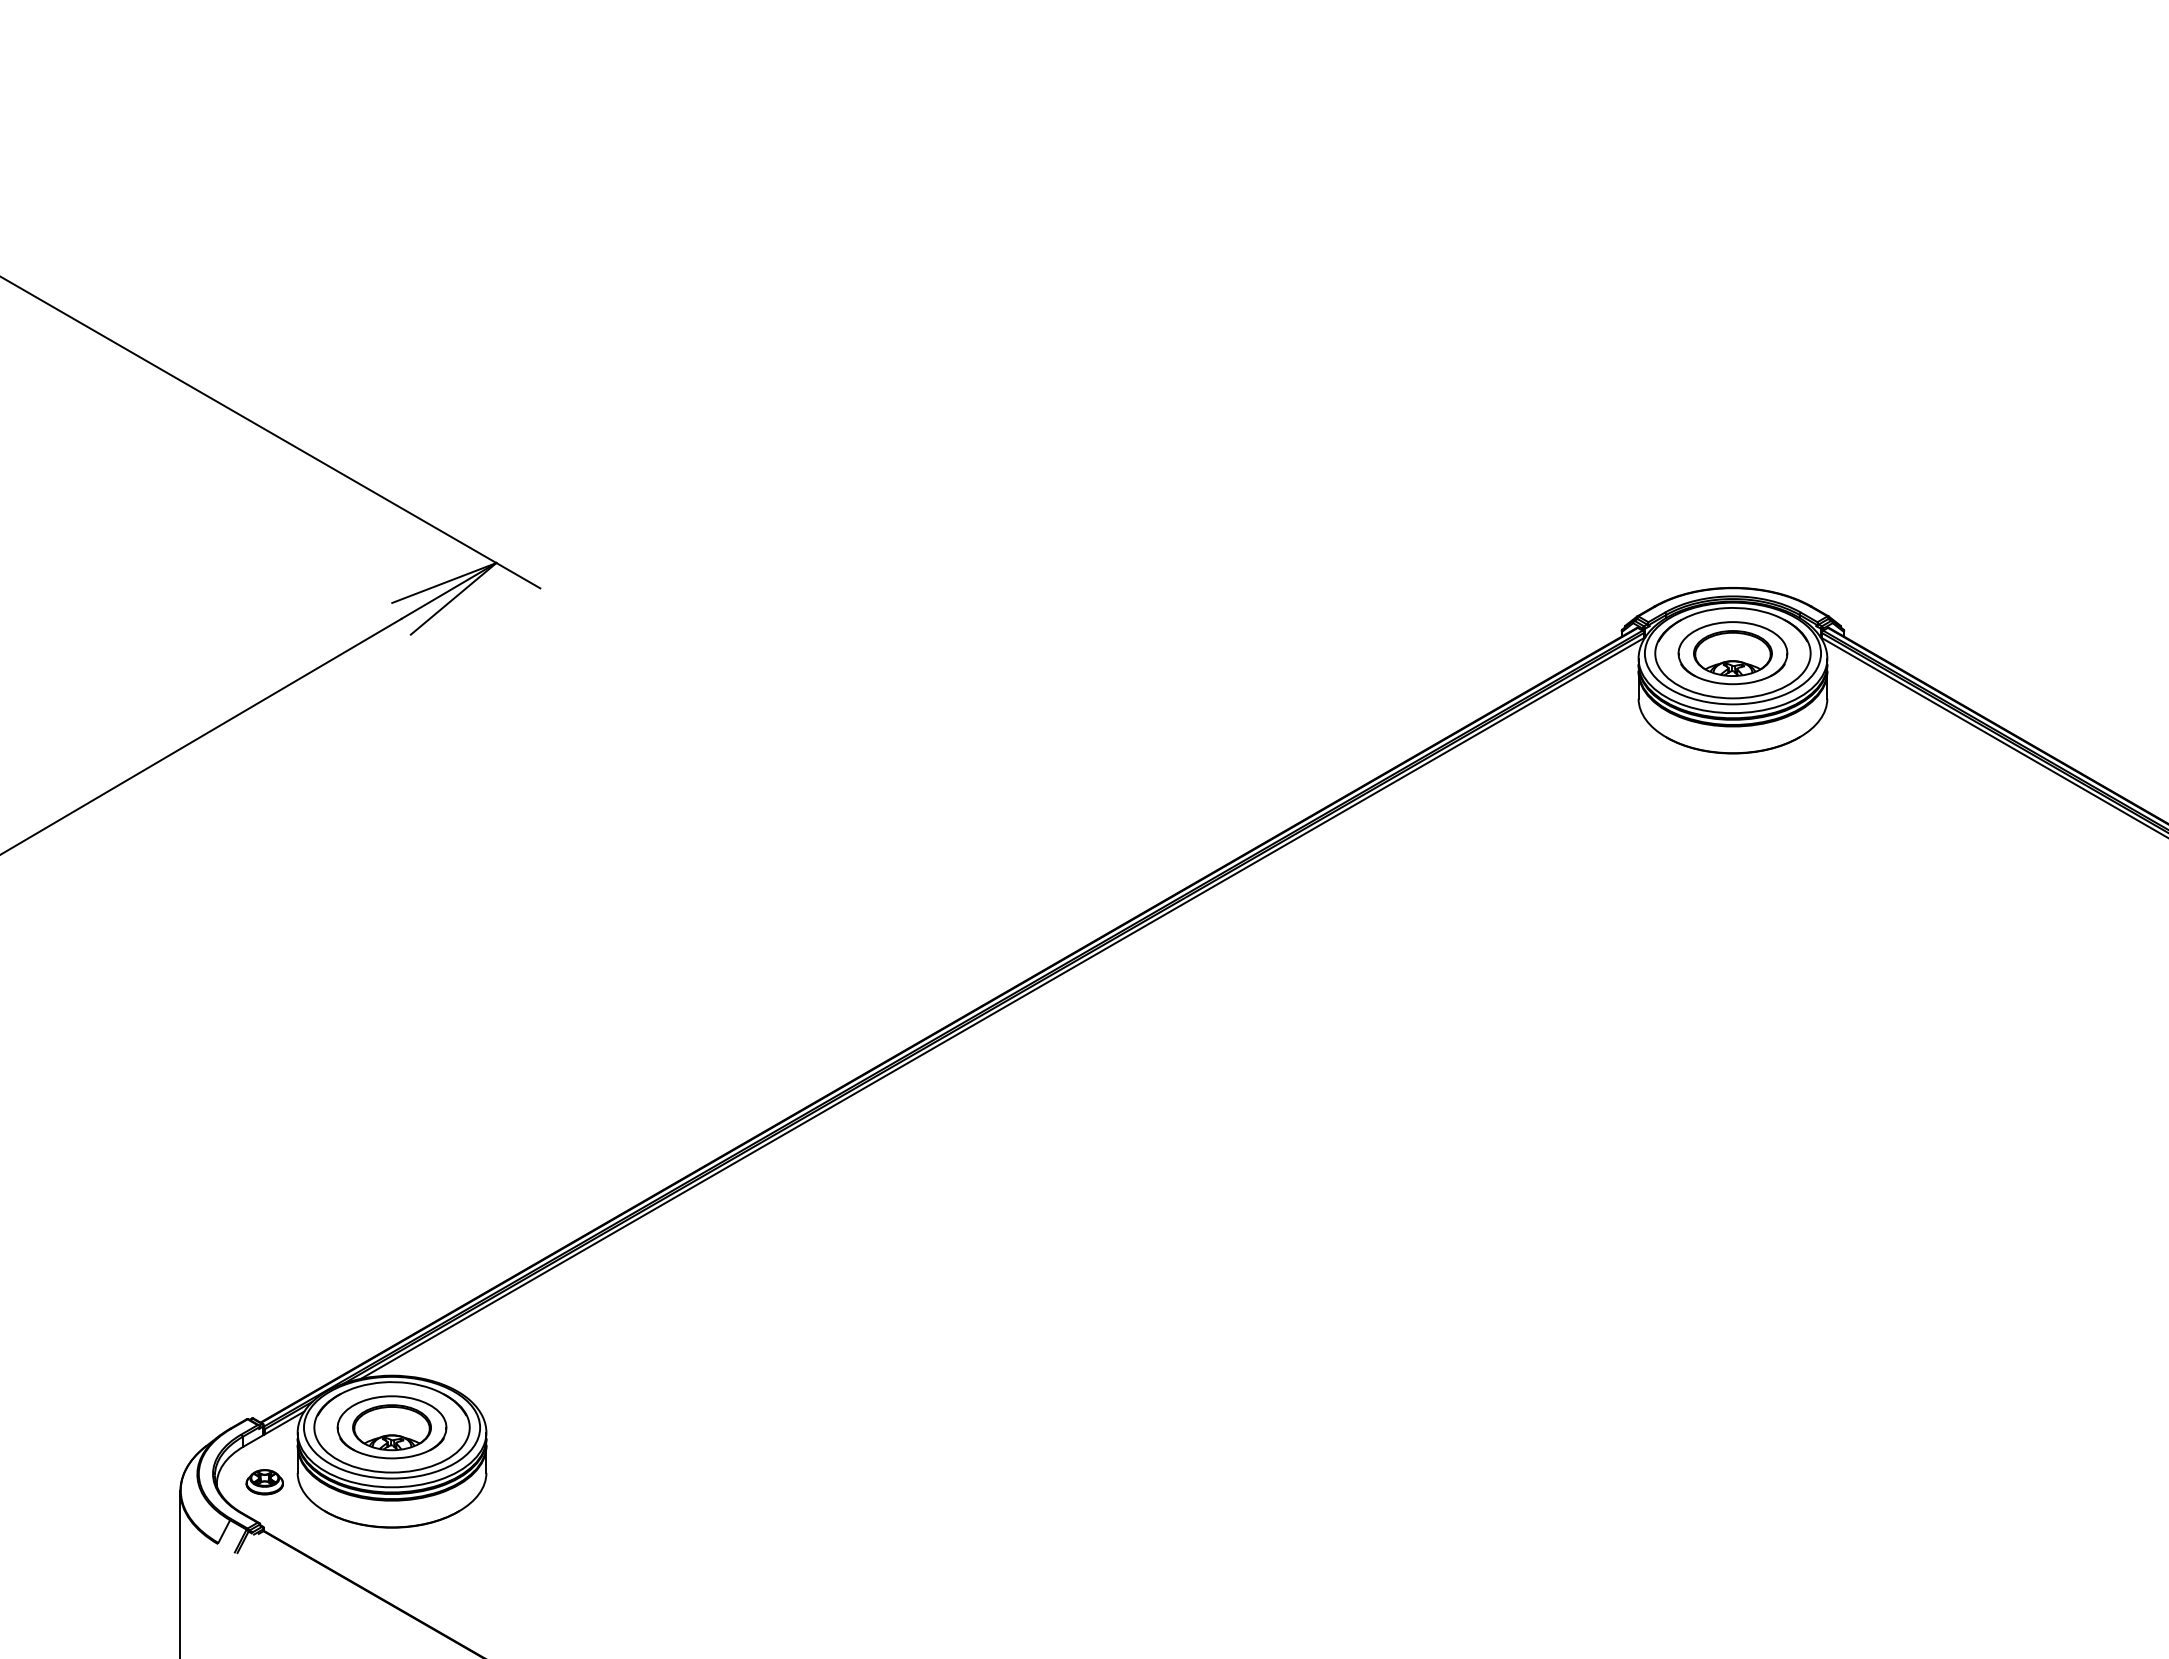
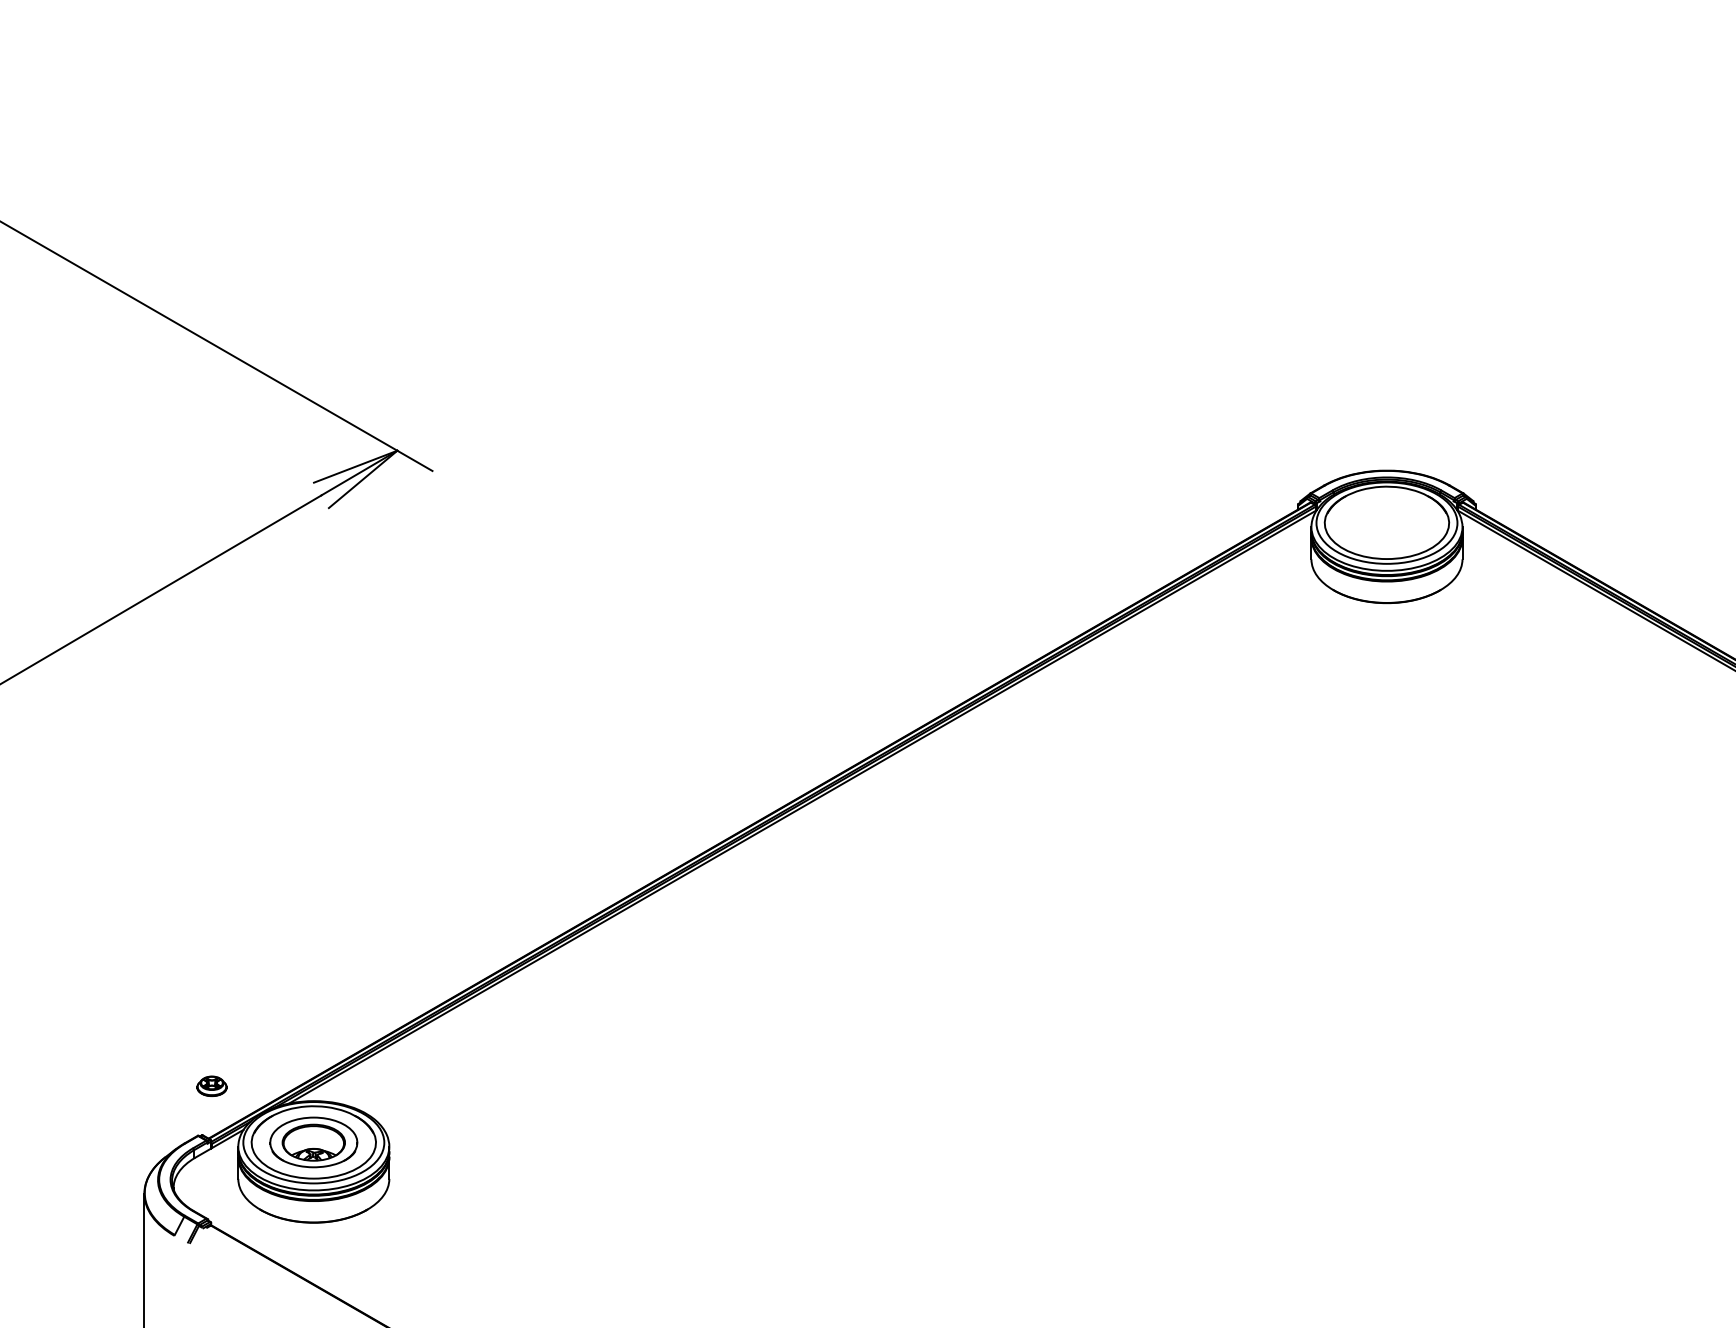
part: (1732, 653) -> (1386, 523), removed
part: (264, 1482) -> (211, 1086), moved

